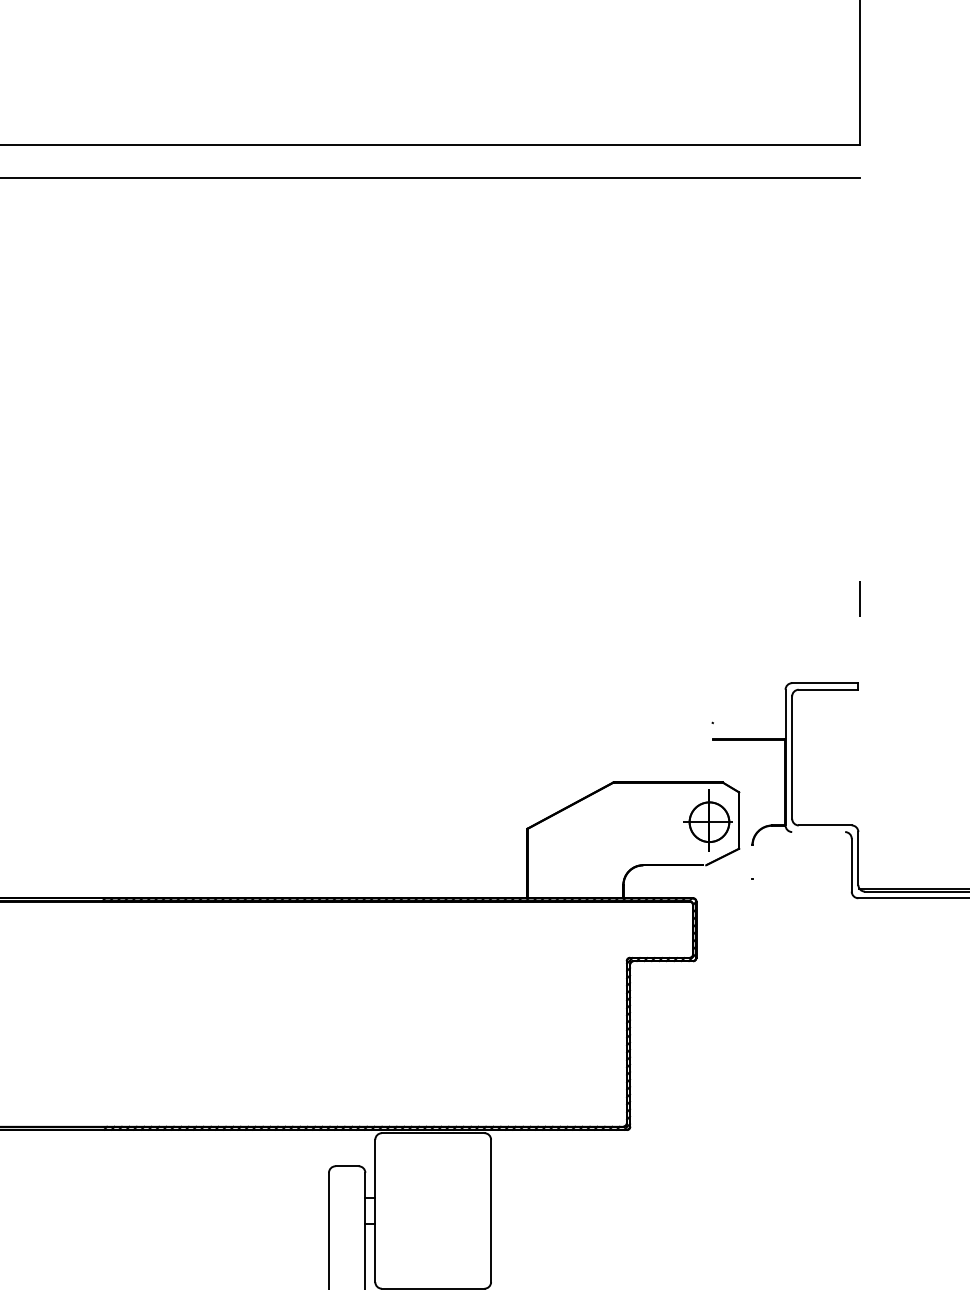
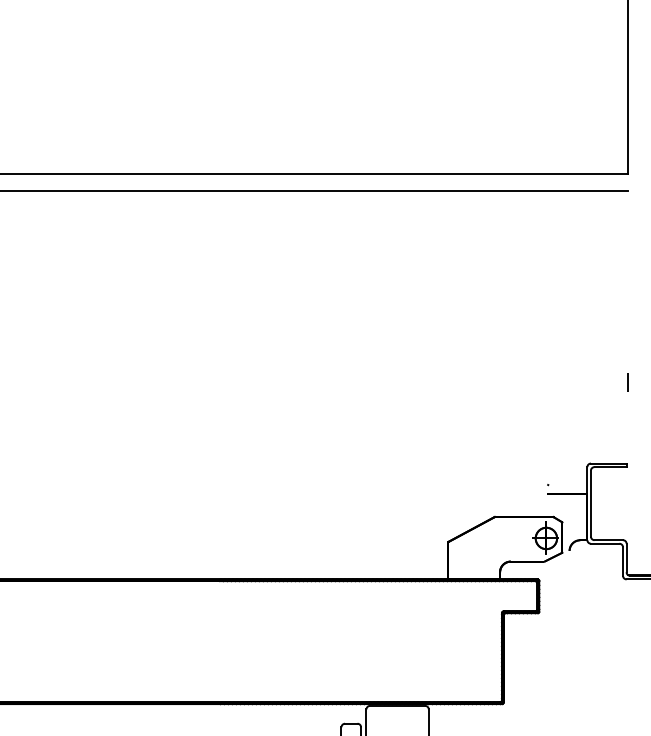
line: (860, 599) -> (627, 382), moved
line: (817, 831) -> (604, 543), added

